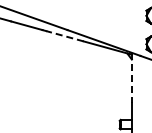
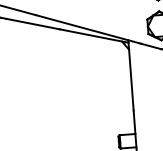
line: (64, 36) -> (32, 24), dashed -> solid
line: (131, 78) -> (130, 76), dashed -> solid

